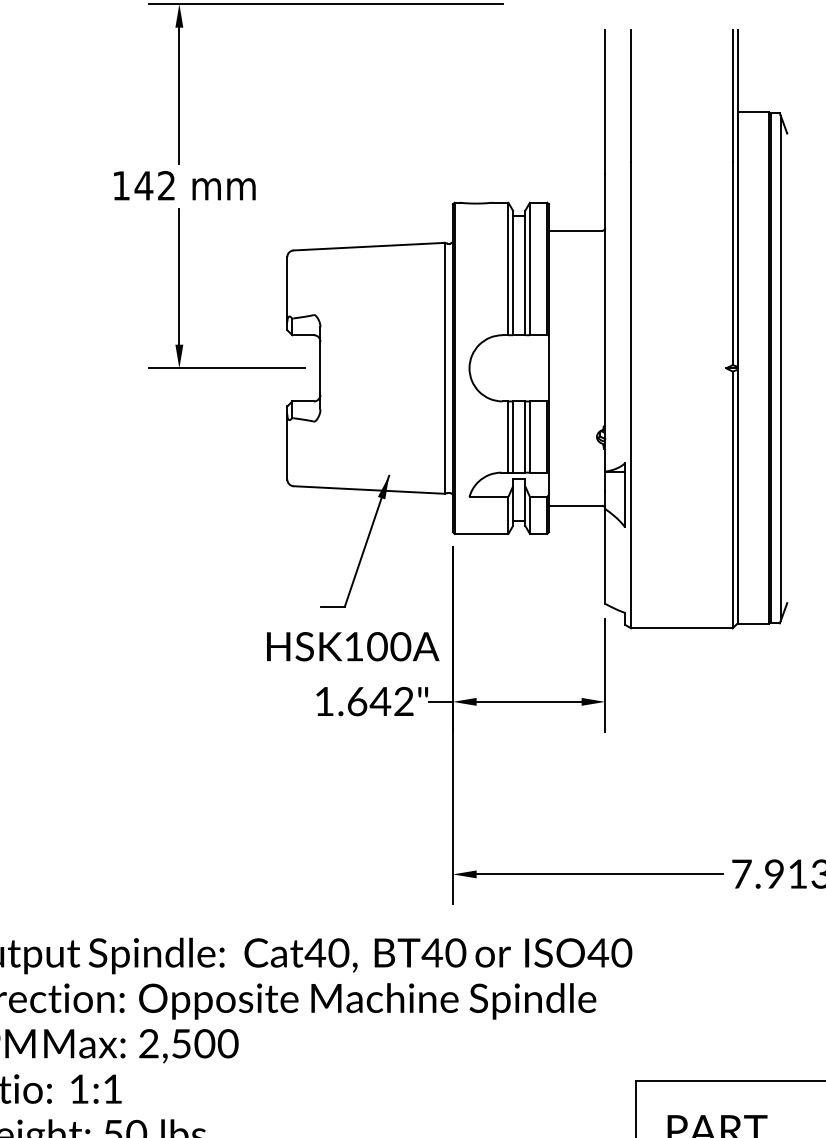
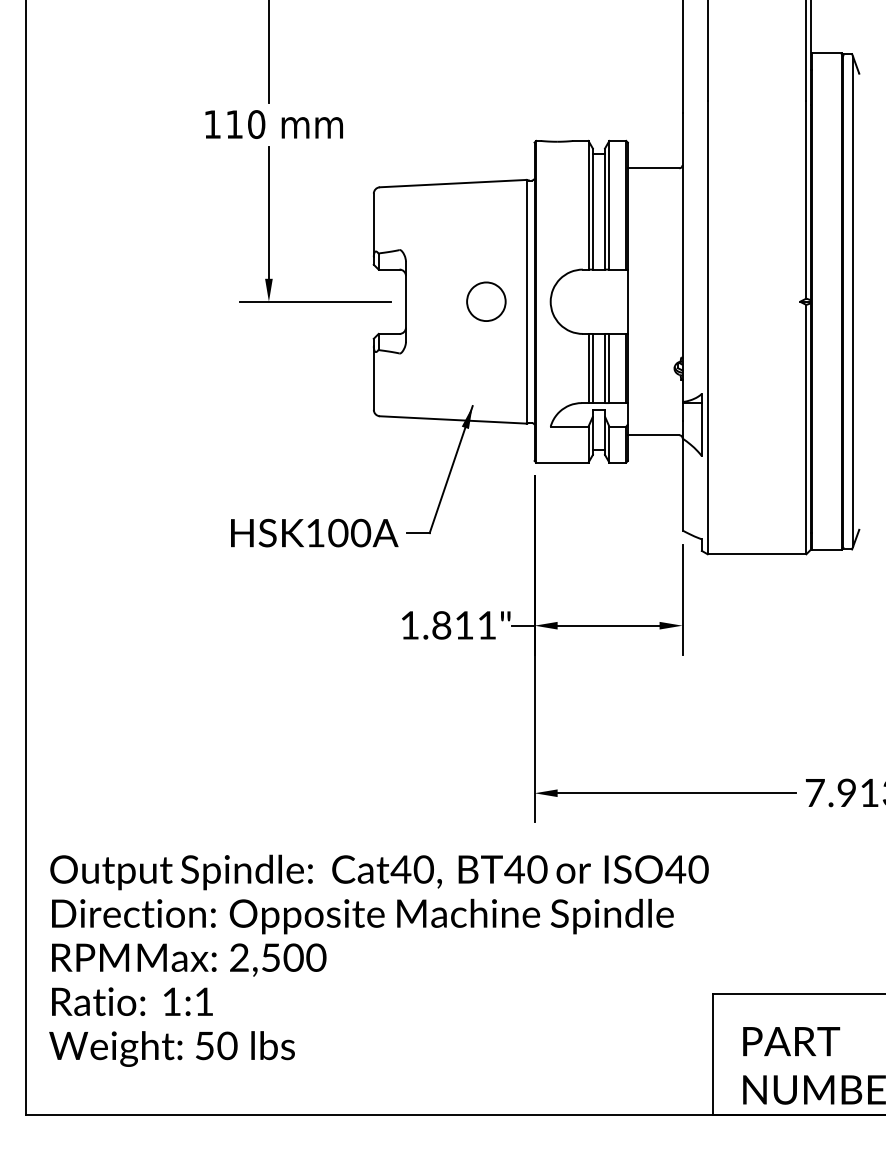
text: (155, 185) -> (245, 124), 142 -> 110
part: (403, 368) -> (486, 301), added
text: (352, 646) -> (314, 532), moved
text: (380, 701) -> (464, 625), 1.642" -> 1.811"

